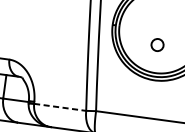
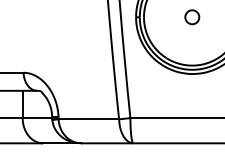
circle: (157, 45) -> (192, 17), moved
line: (60, 107) -> (89, 119), dashed -> solid

